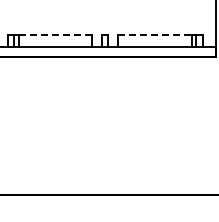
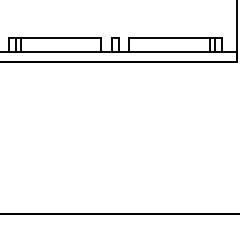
line: (55, 34) -> (60, 37), dashed -> solid
line: (154, 34) -> (169, 37), dashed -> solid

